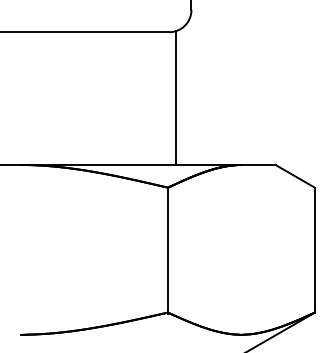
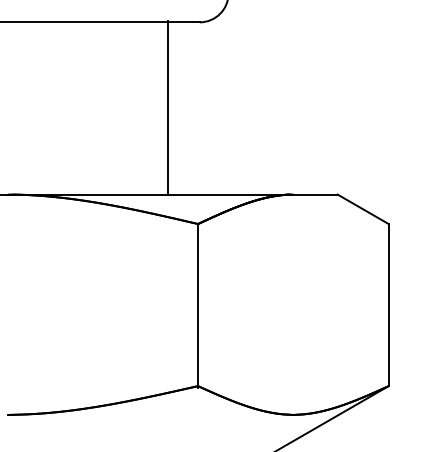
line: (175, 97) -> (167, 107), moved

